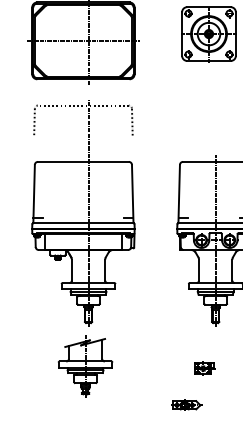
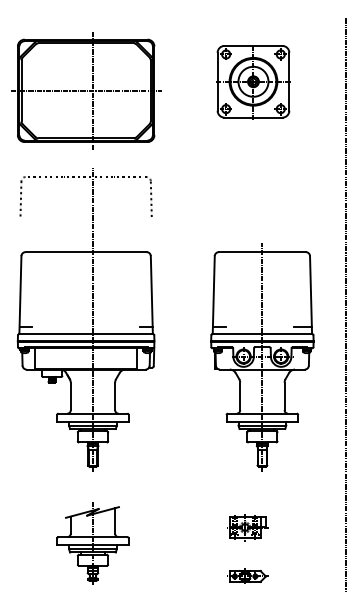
part: (85, 366) -> (92, 543), moved
part: (204, 368) -> (247, 527), size x1.43
part: (186, 404) -> (247, 575), moved

